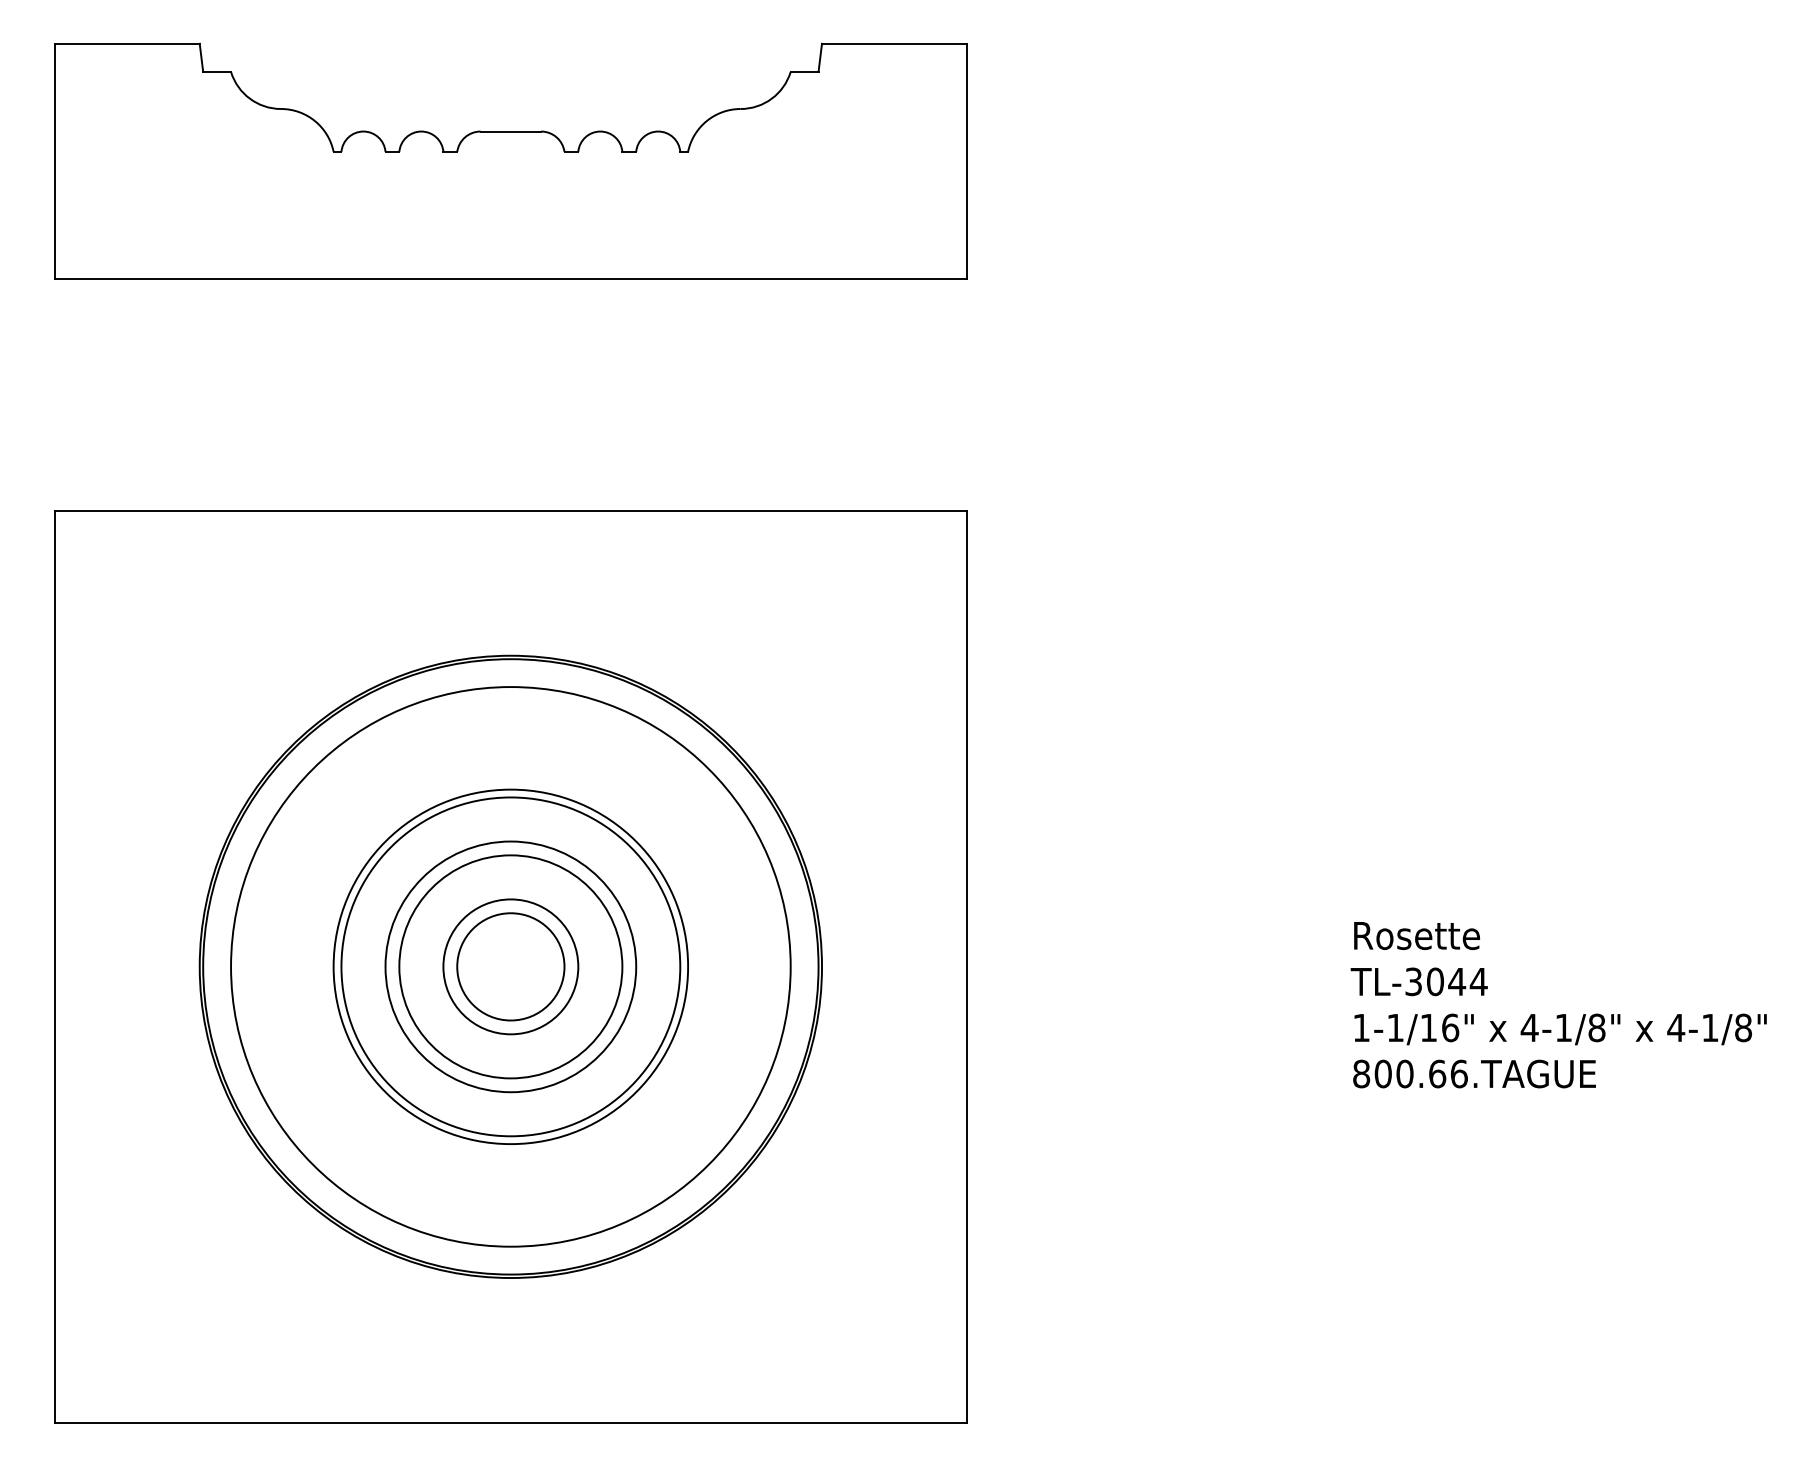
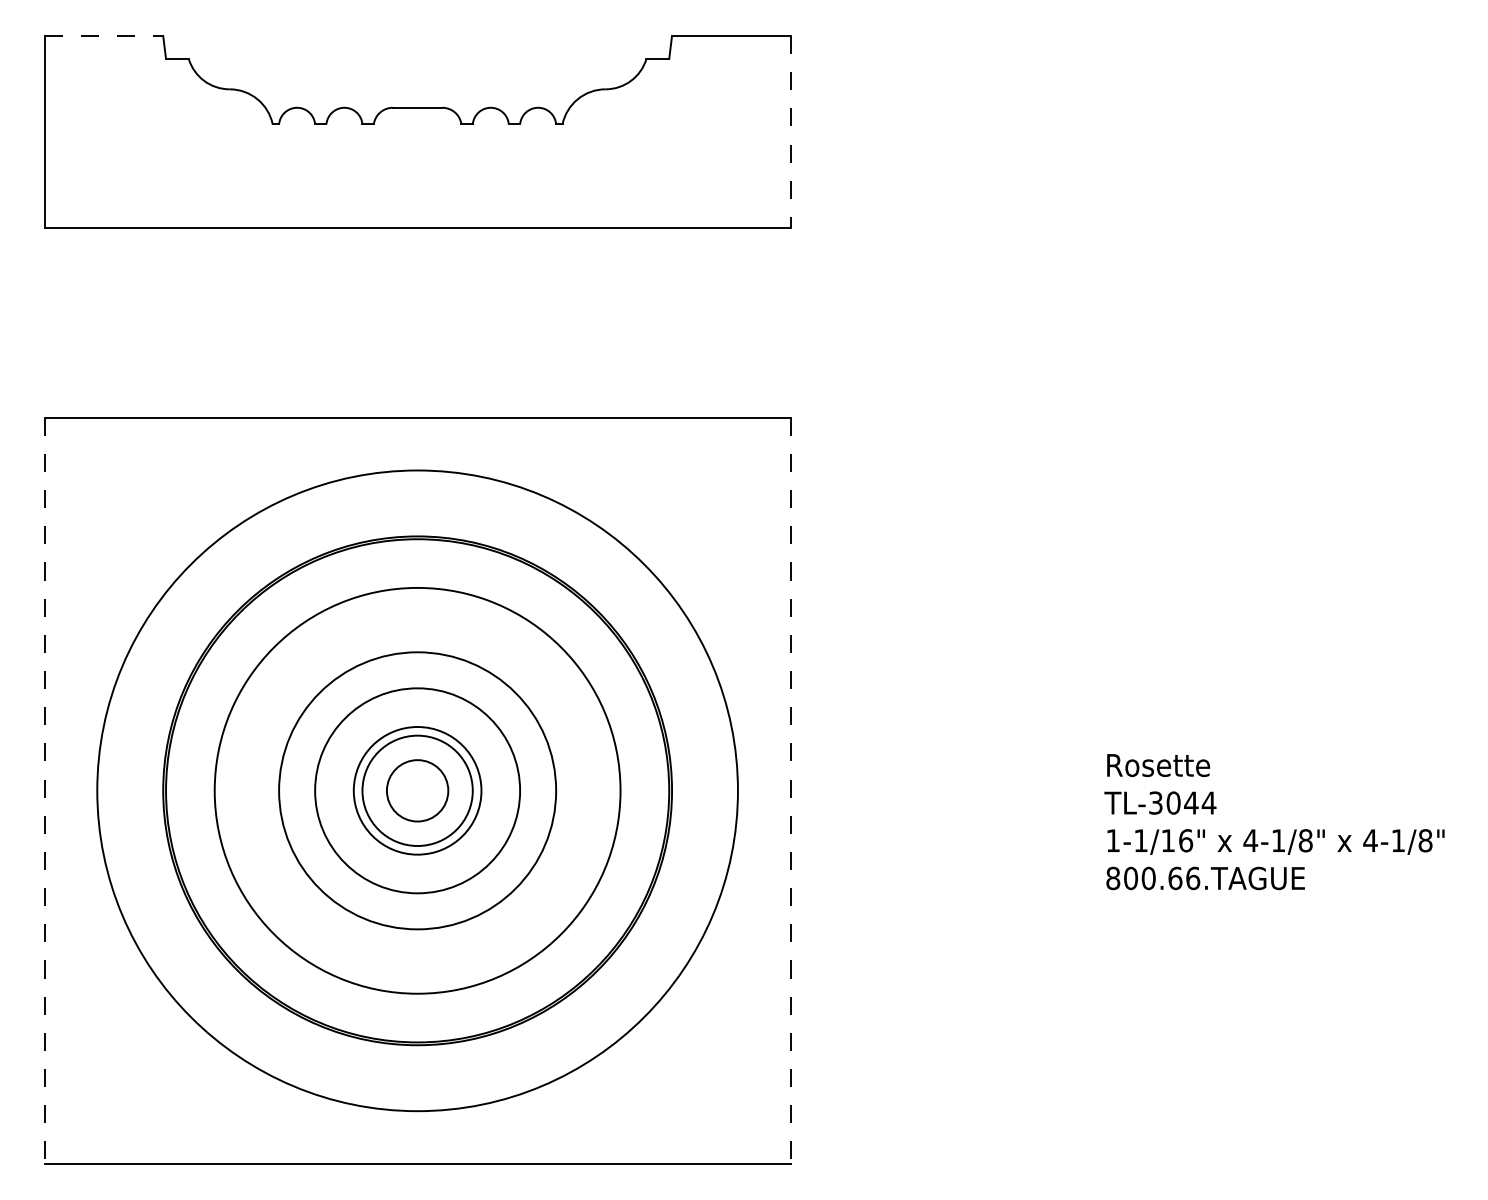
line: (127, 43) -> (104, 35), solid -> dashed
line: (967, 161) -> (791, 132), solid -> dashed
circle: (510, 966) -> (417, 790), size x0.7
circle: (510, 966) -> (417, 790), size x0.7
circle: (510, 966) -> (417, 790), size x1.4
circle: (510, 966) -> (417, 790), size x1.4
line: (54, 967) -> (44, 791), solid -> dashed
line: (967, 967) -> (791, 791), solid -> dashed

